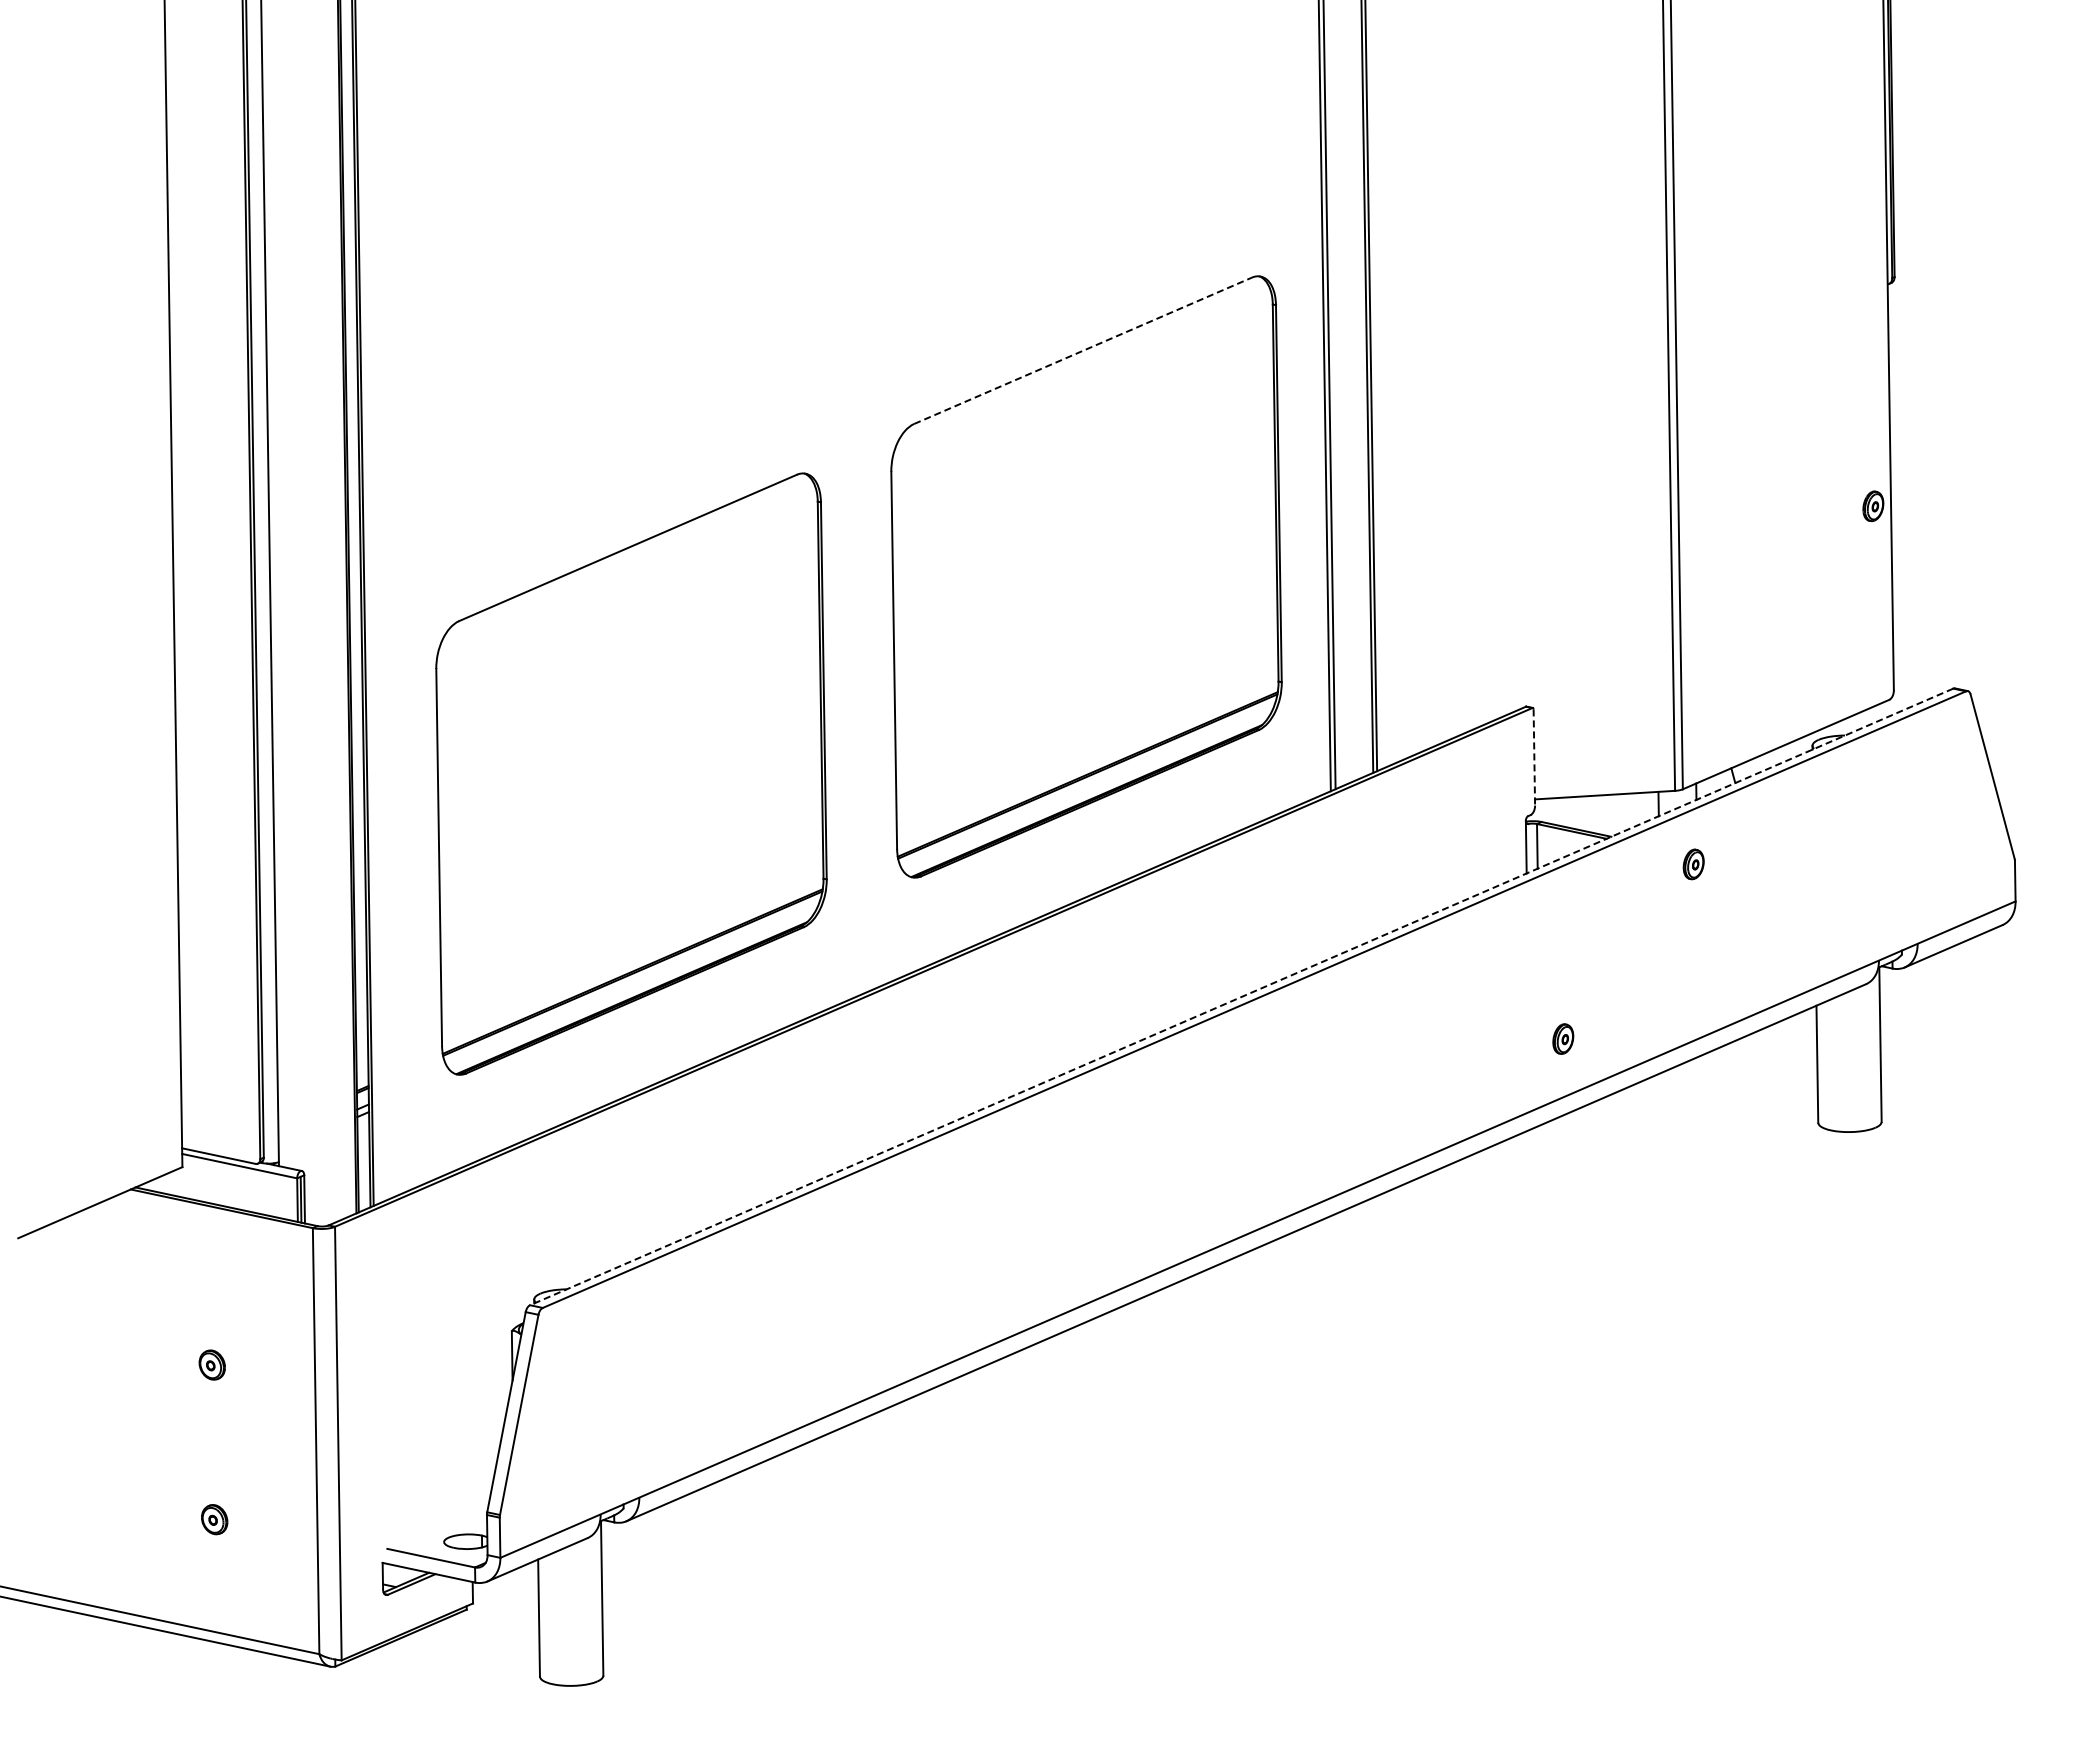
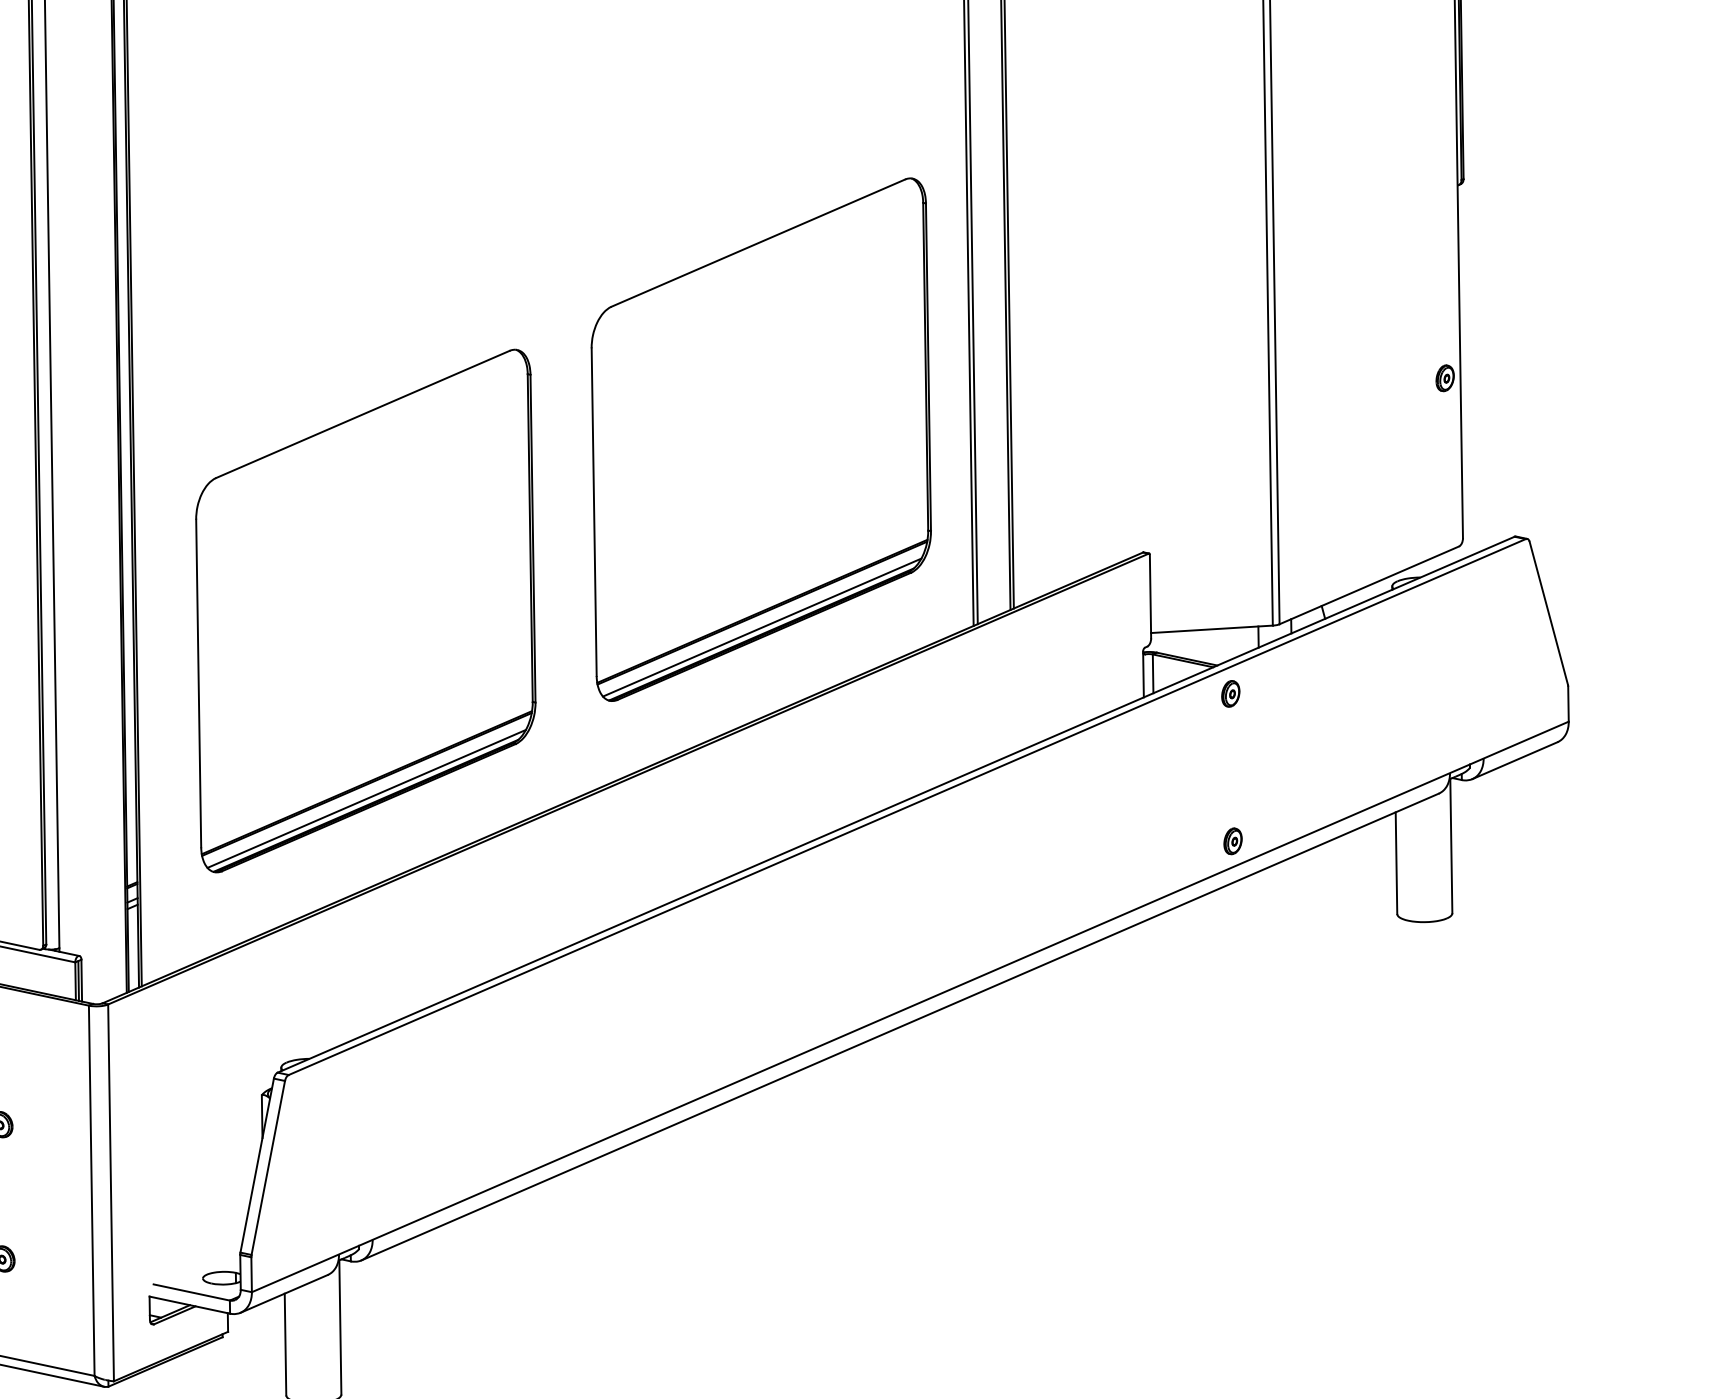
line: (1083, 350) -> (758, 242), dashed -> solid
line: (1534, 757) -> (1150, 596), dashed -> solid
line: (1087, 792) -> (762, 627), added
part: (1693, 864) -> (1230, 693), moved
line: (632, 989) -> (366, 798), added
line: (1241, 996) -> (895, 804), dashed -> solid
part: (1563, 1038) -> (1233, 840), moved

